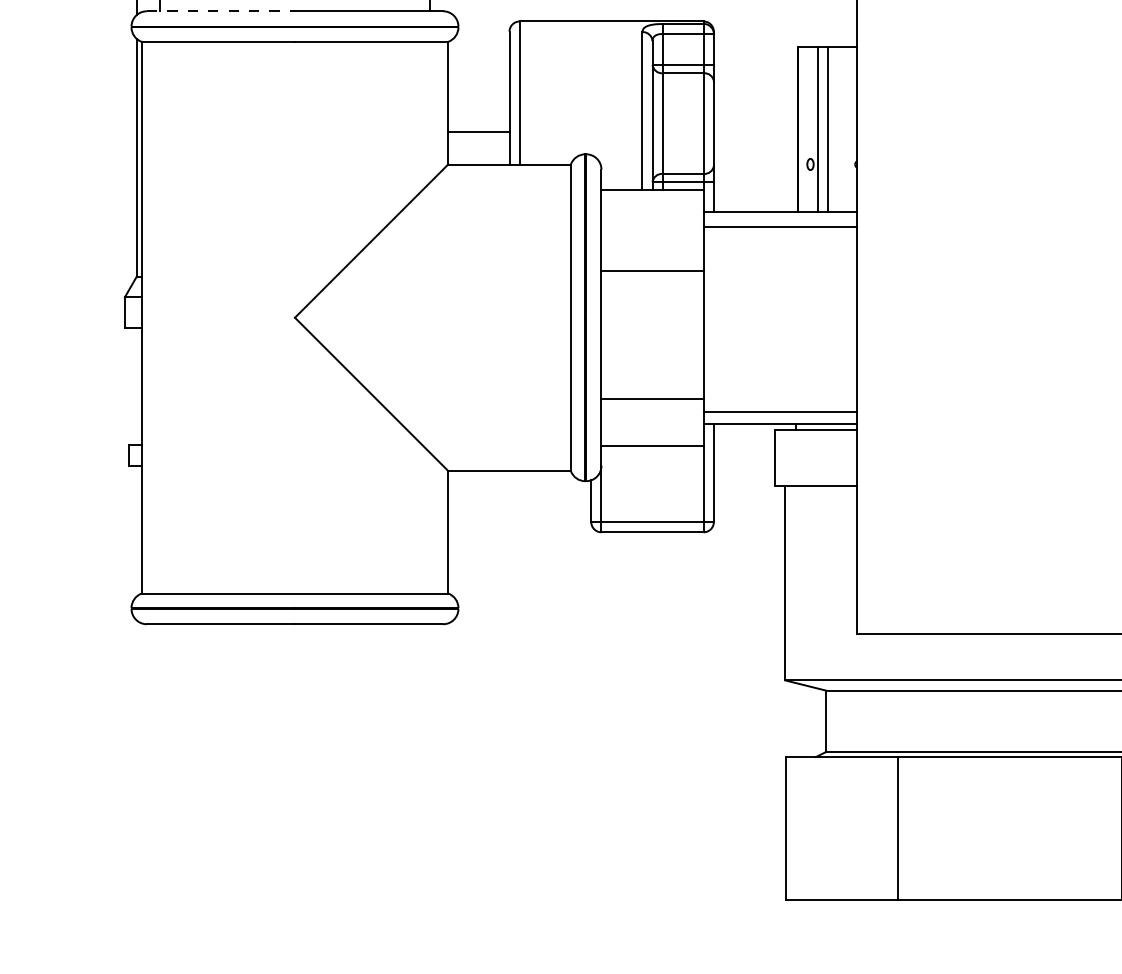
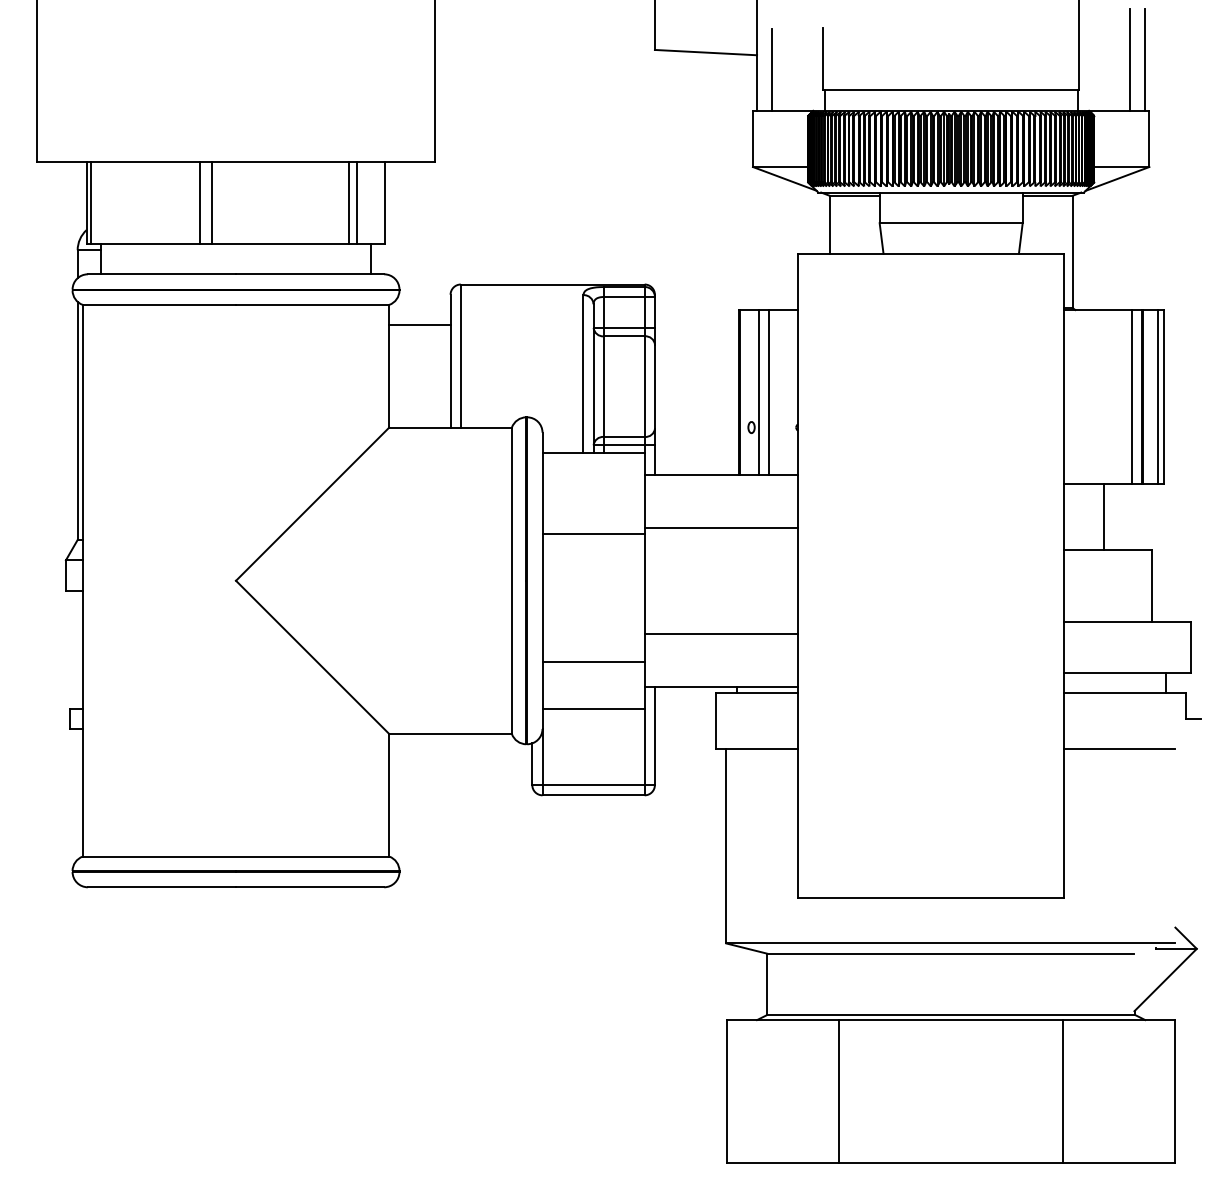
line: (221, 11) -> (162, 274), dashed -> solid
line: (478, 132) -> (419, 325), moved
line: (779, 226) -> (720, 527), moved
line: (779, 411) -> (720, 633), moved

